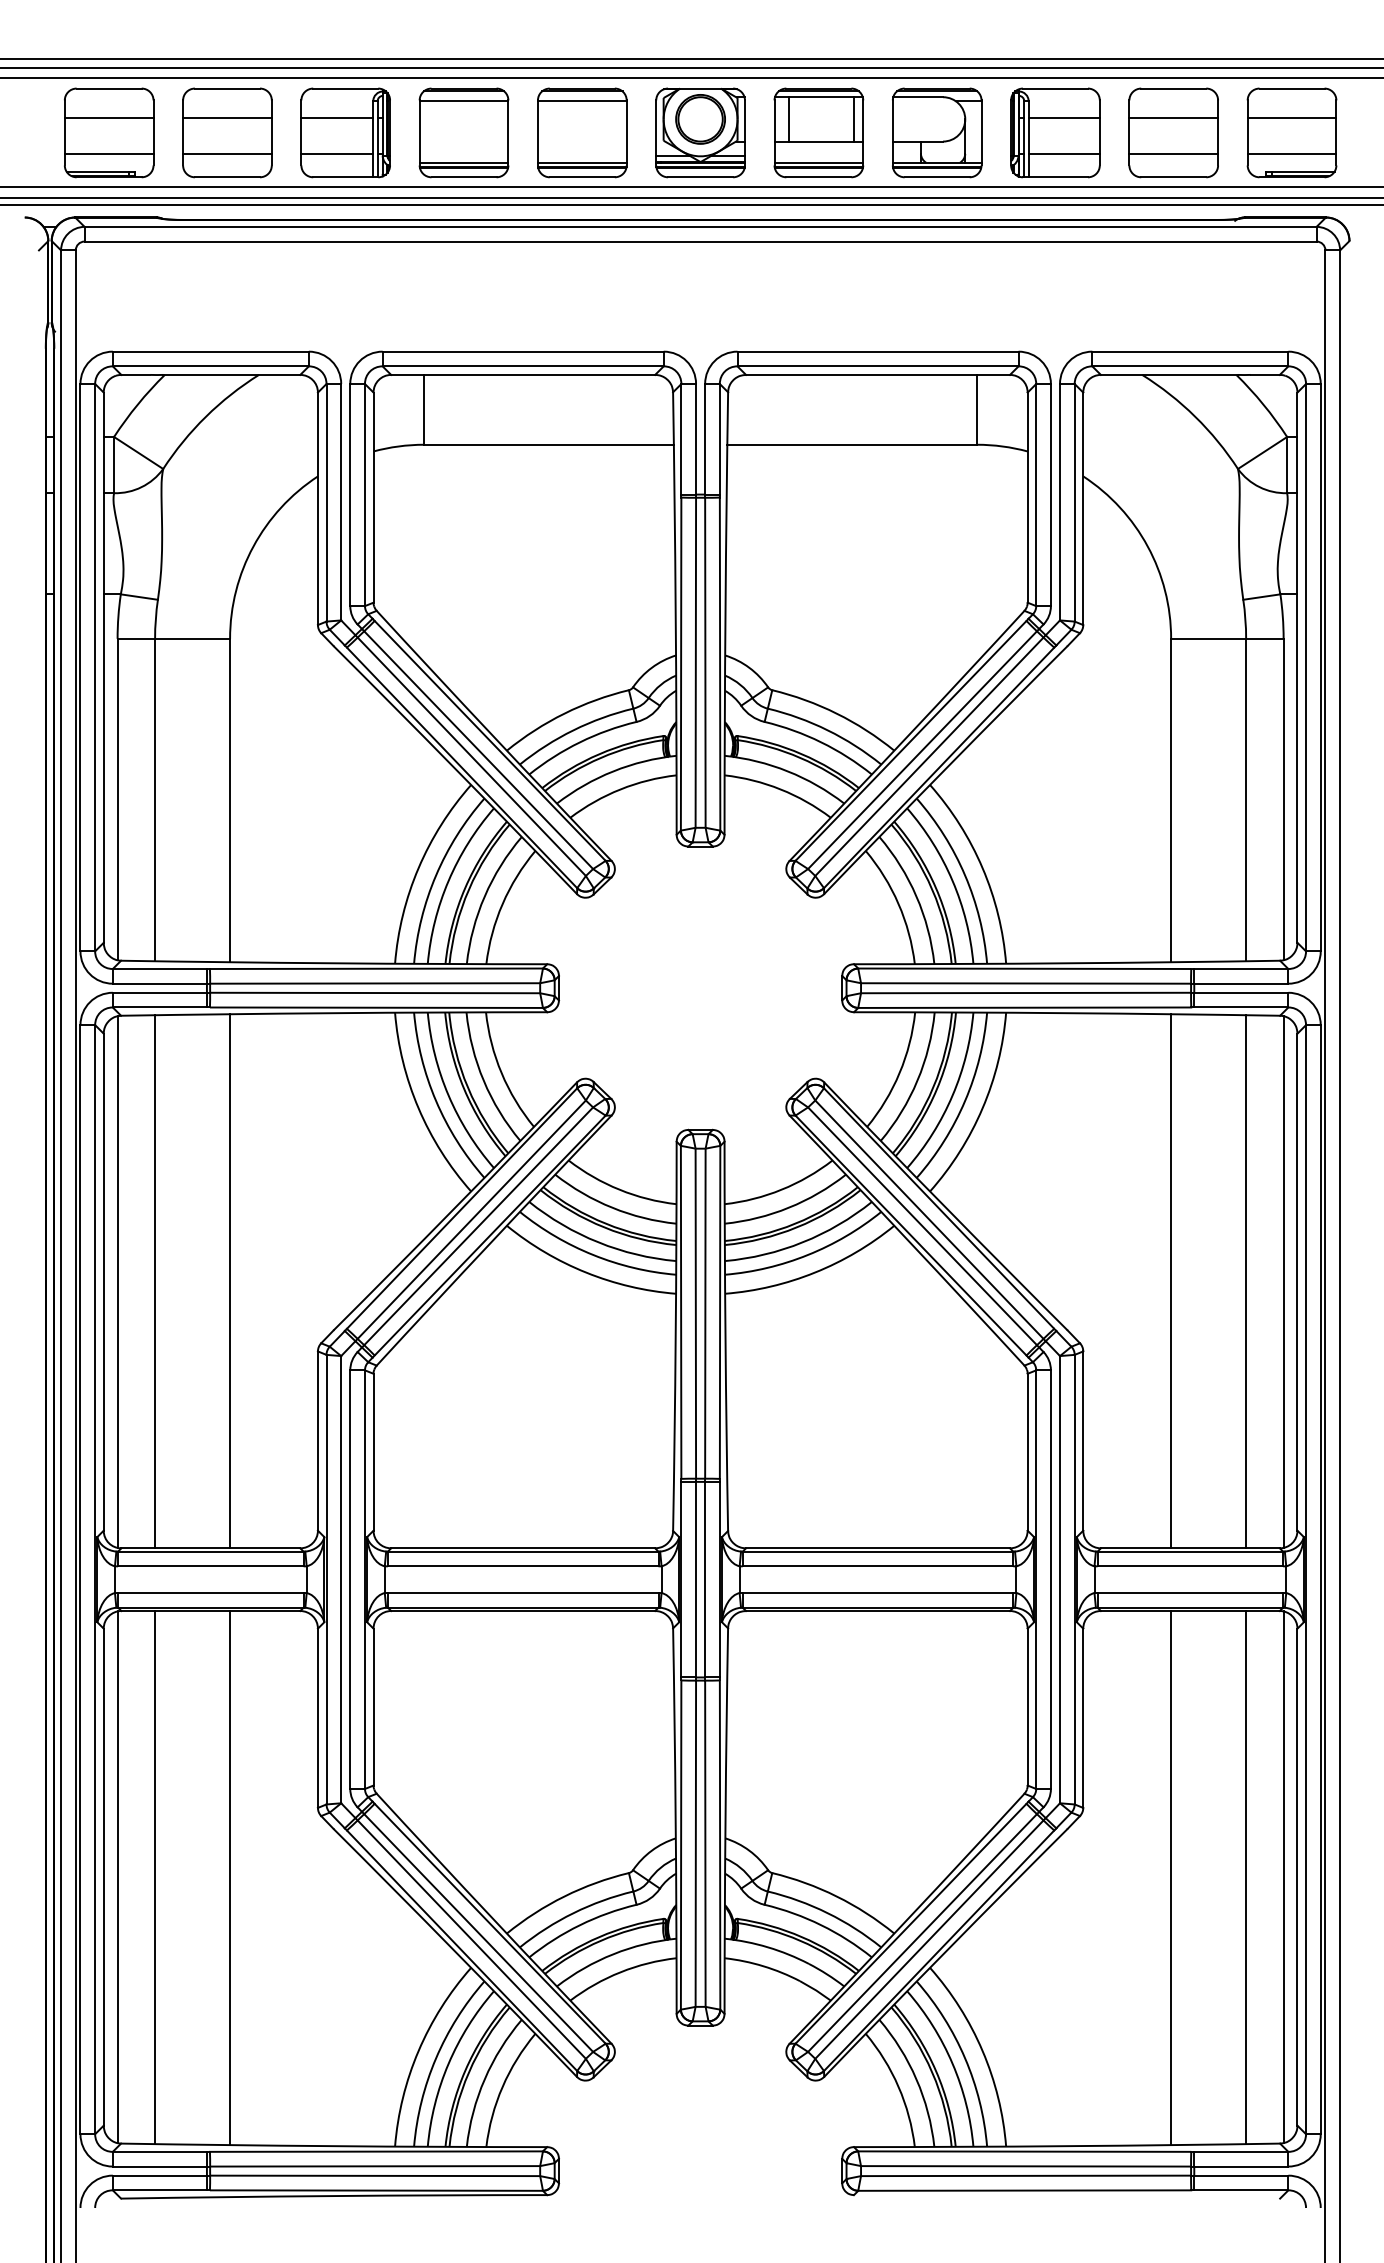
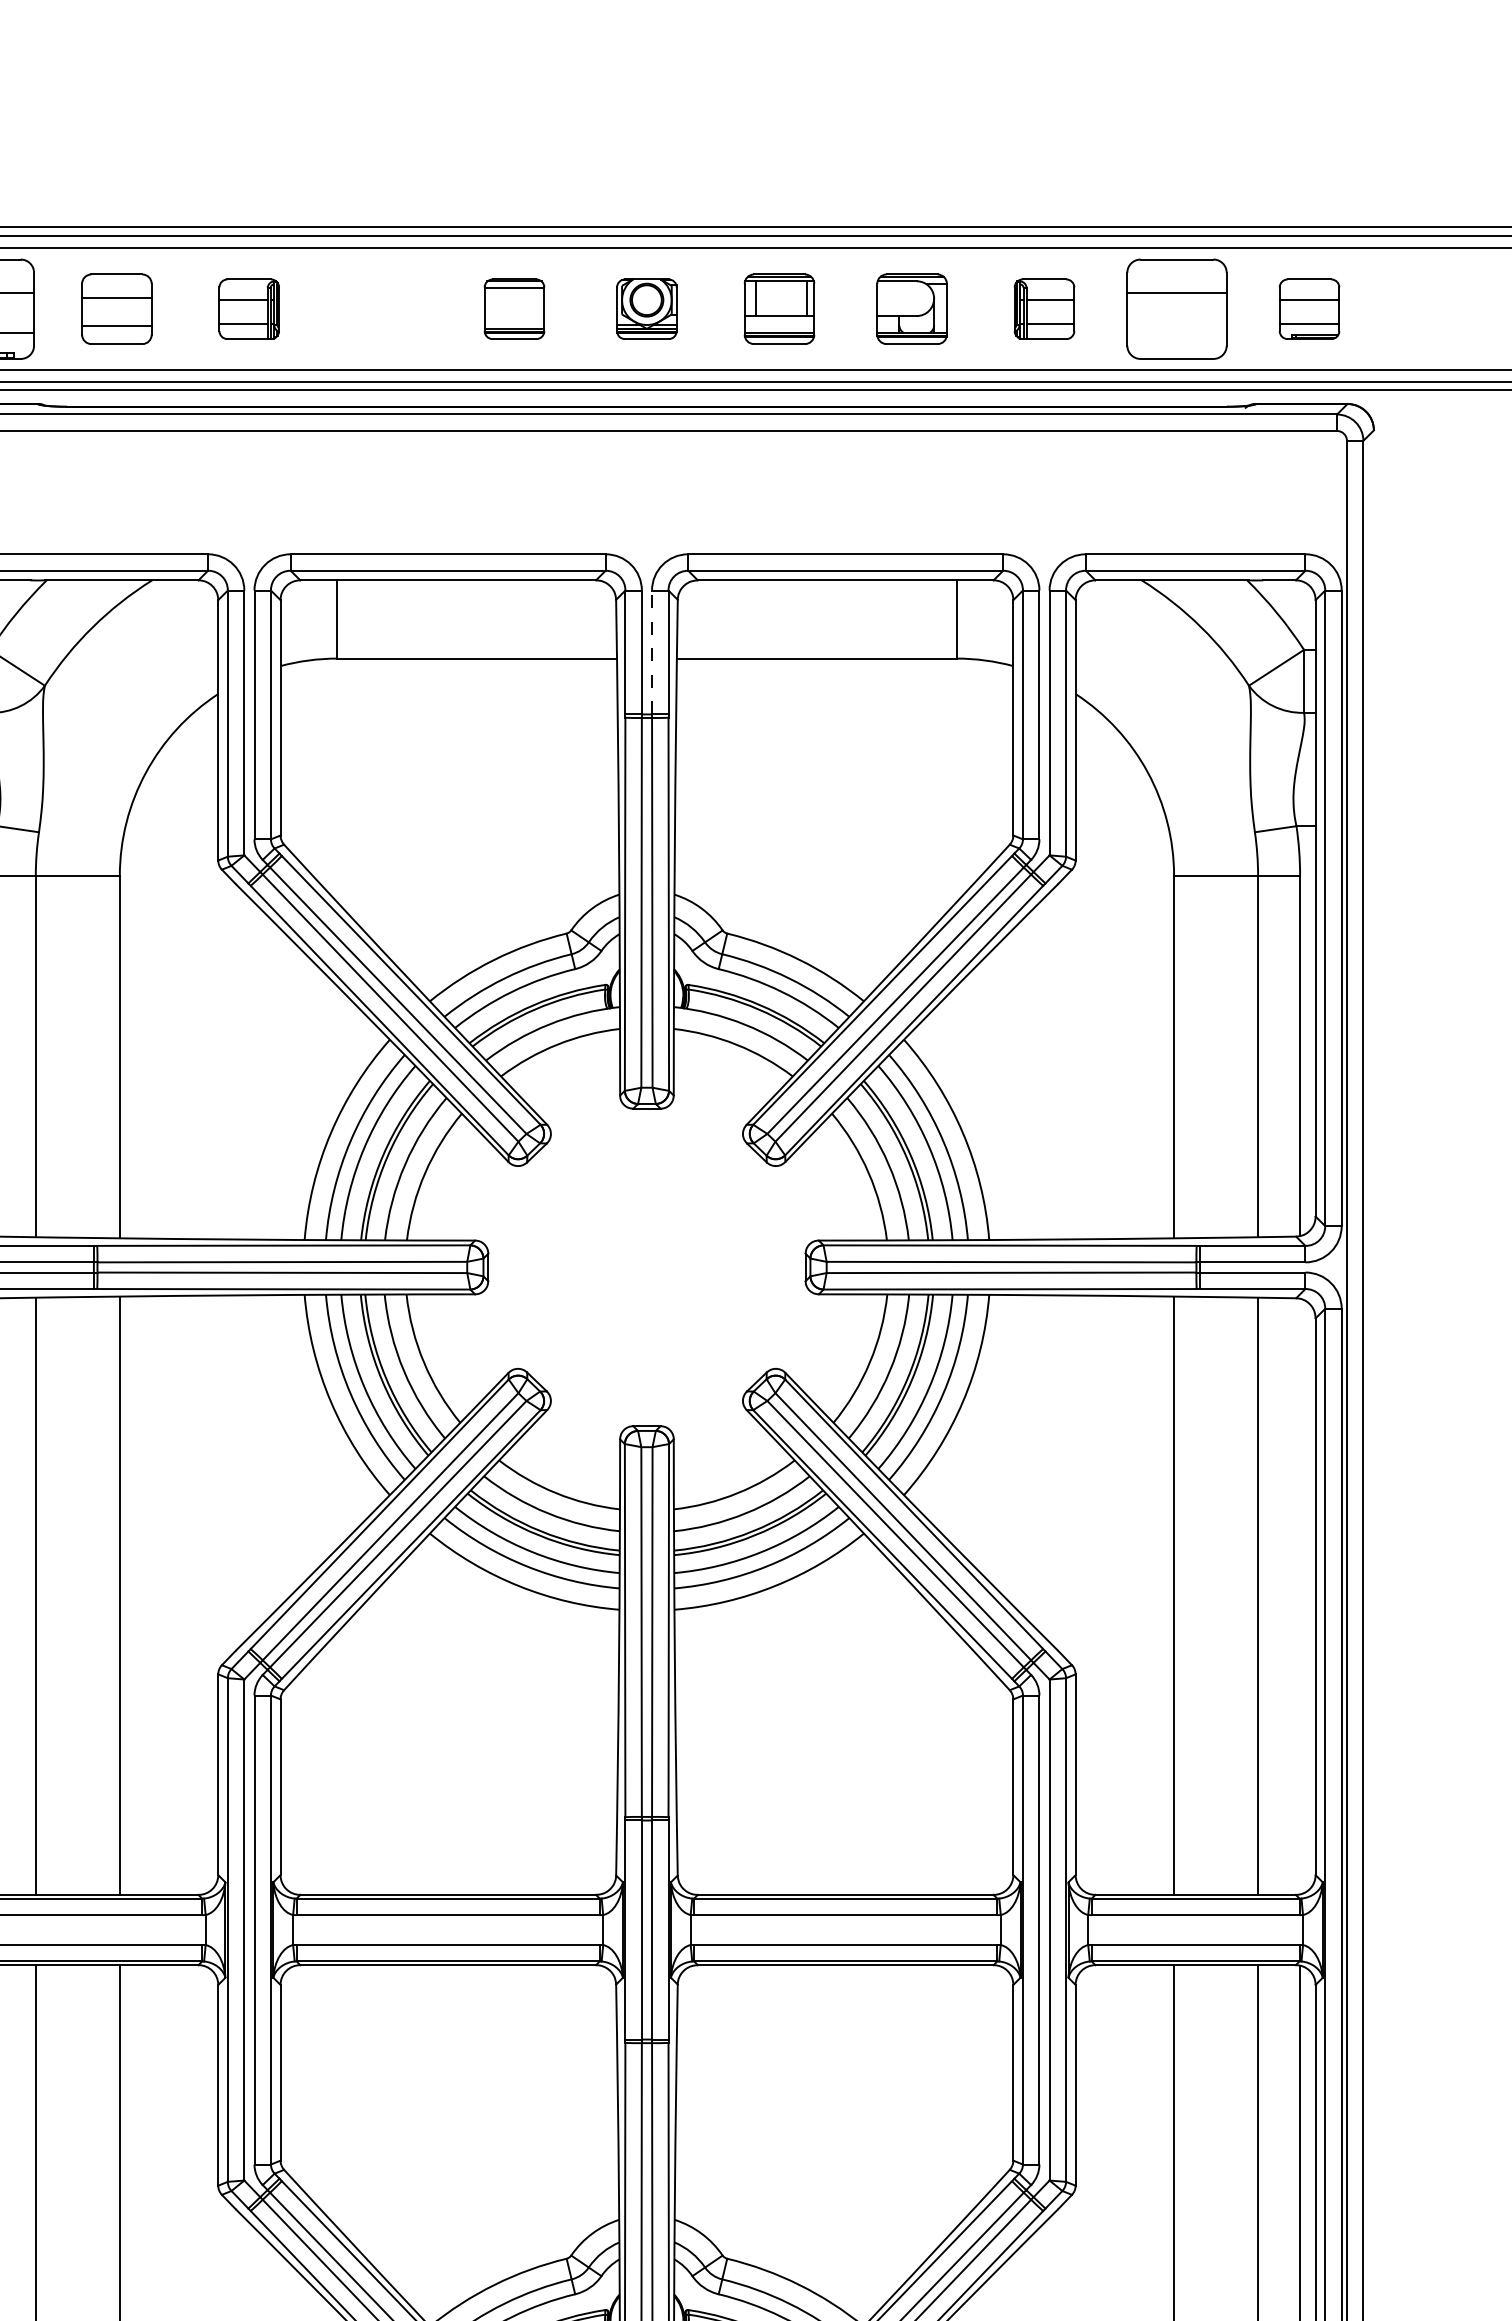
part: (227, 132) -> (116, 308), size x0.7
part: (345, 132) -> (249, 308), size x0.6
part: (463, 132) -> (381, 308), removed
part: (582, 132) -> (514, 308), size x0.6
part: (700, 132) -> (646, 308), size x0.6
part: (818, 132) -> (779, 308), size x0.7
part: (937, 132) -> (912, 308), size x0.7
part: (1055, 132) -> (1044, 308), size x0.6
part: (1291, 132) -> (1308, 308), size x0.6
line: (1173, 154) -> (1176, 333), removed
line: (705, 438) -> (652, 651), solid -> dashed
line: (1283, 1281) -> (1299, 1595), removed

